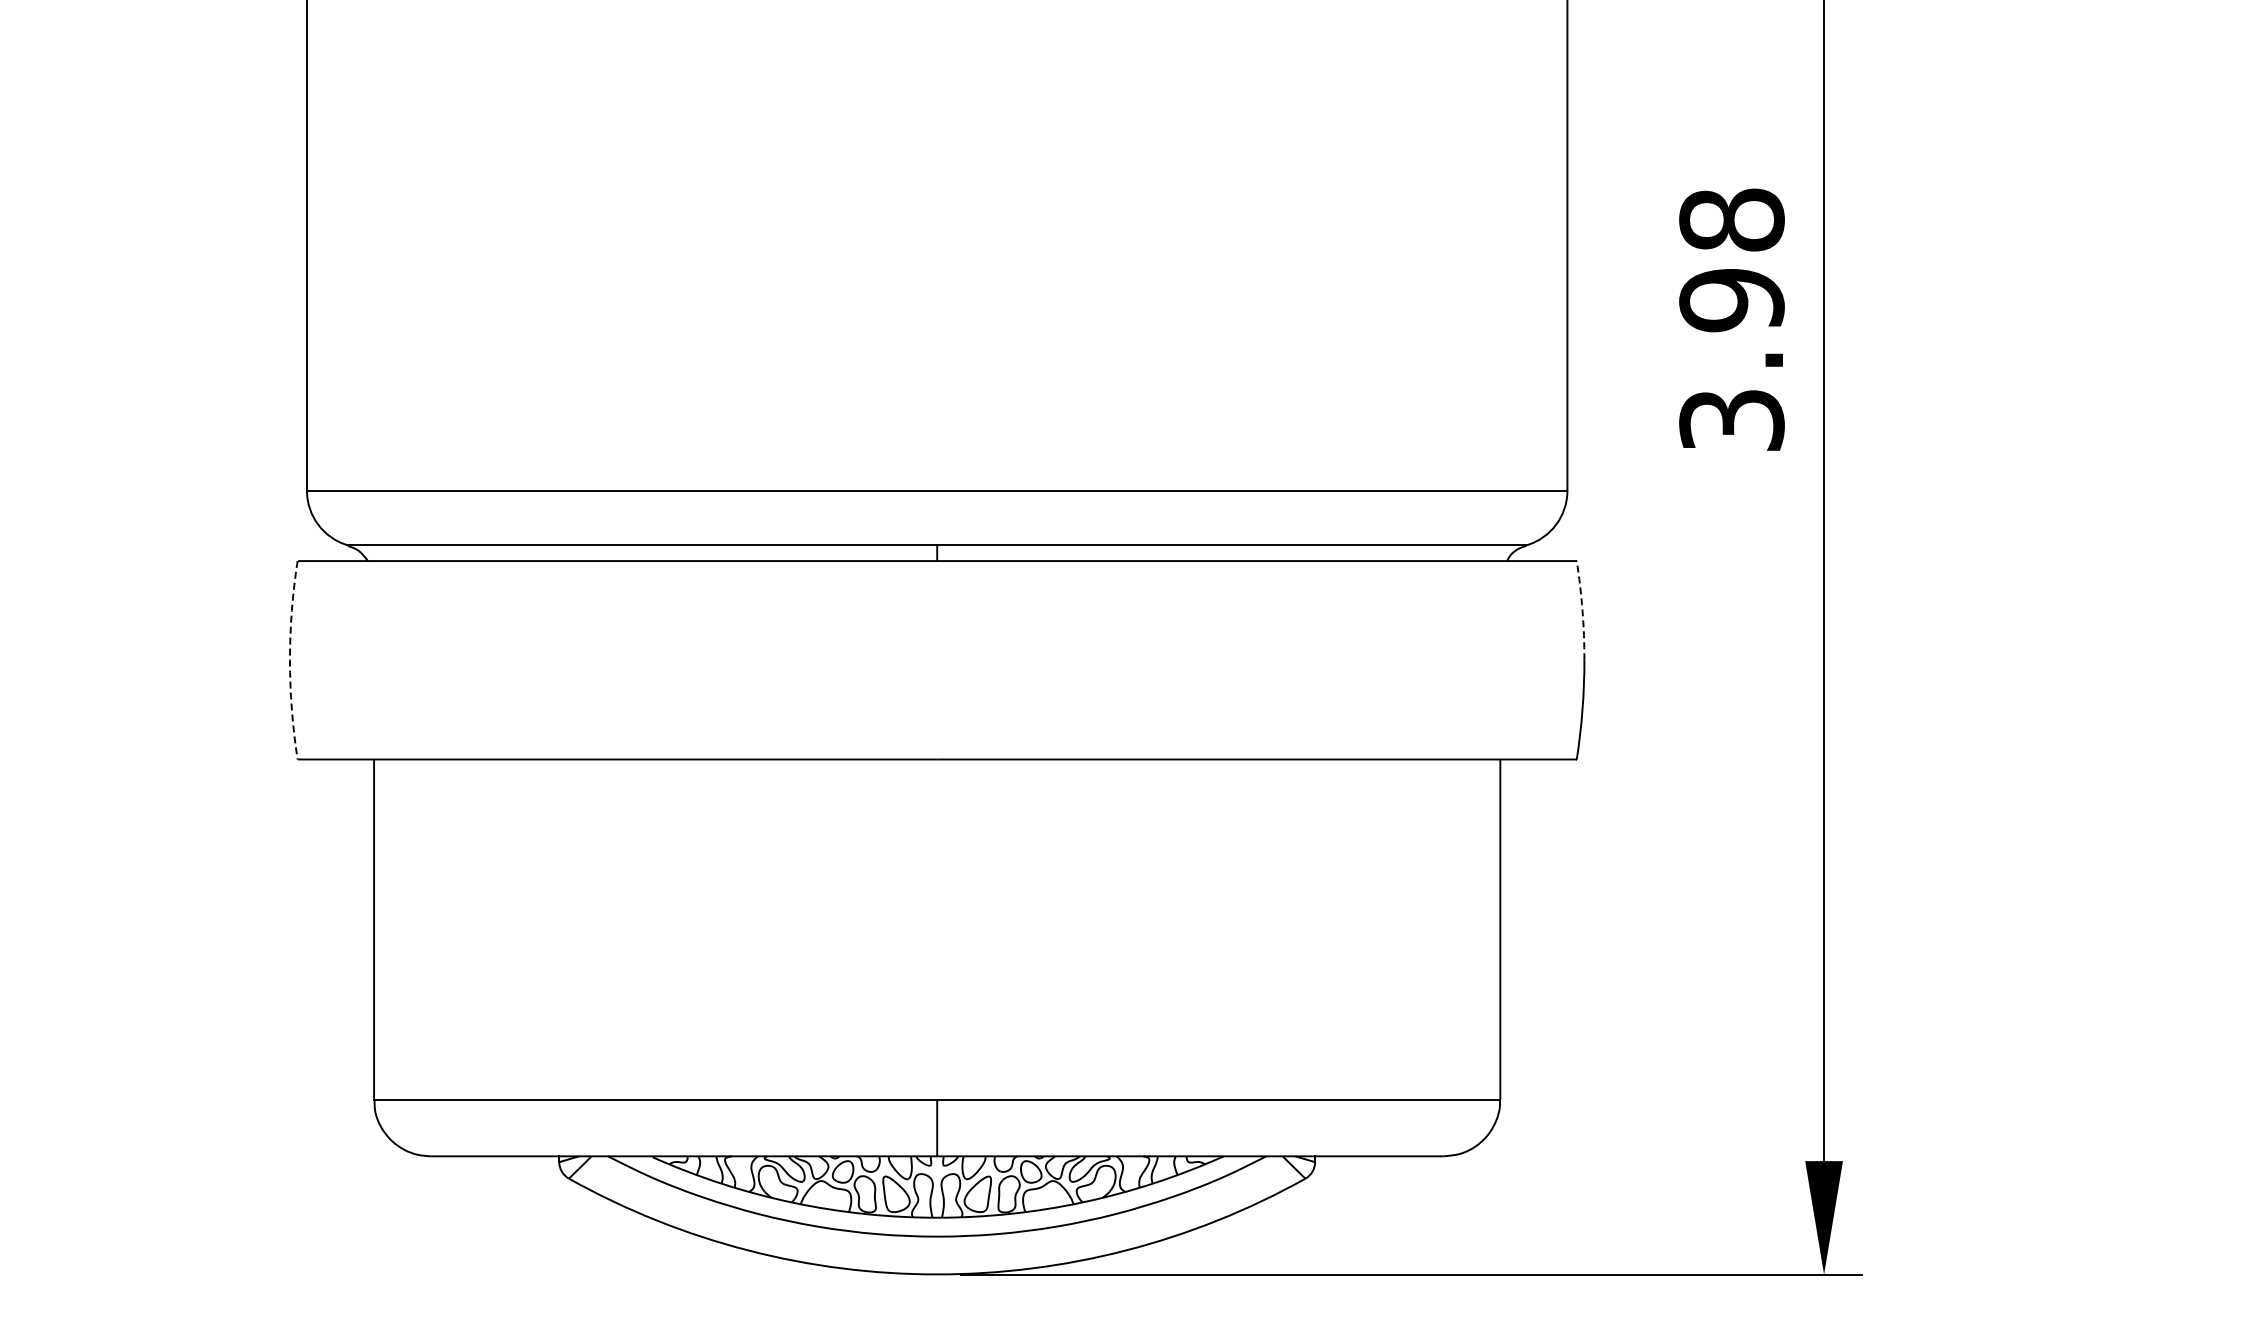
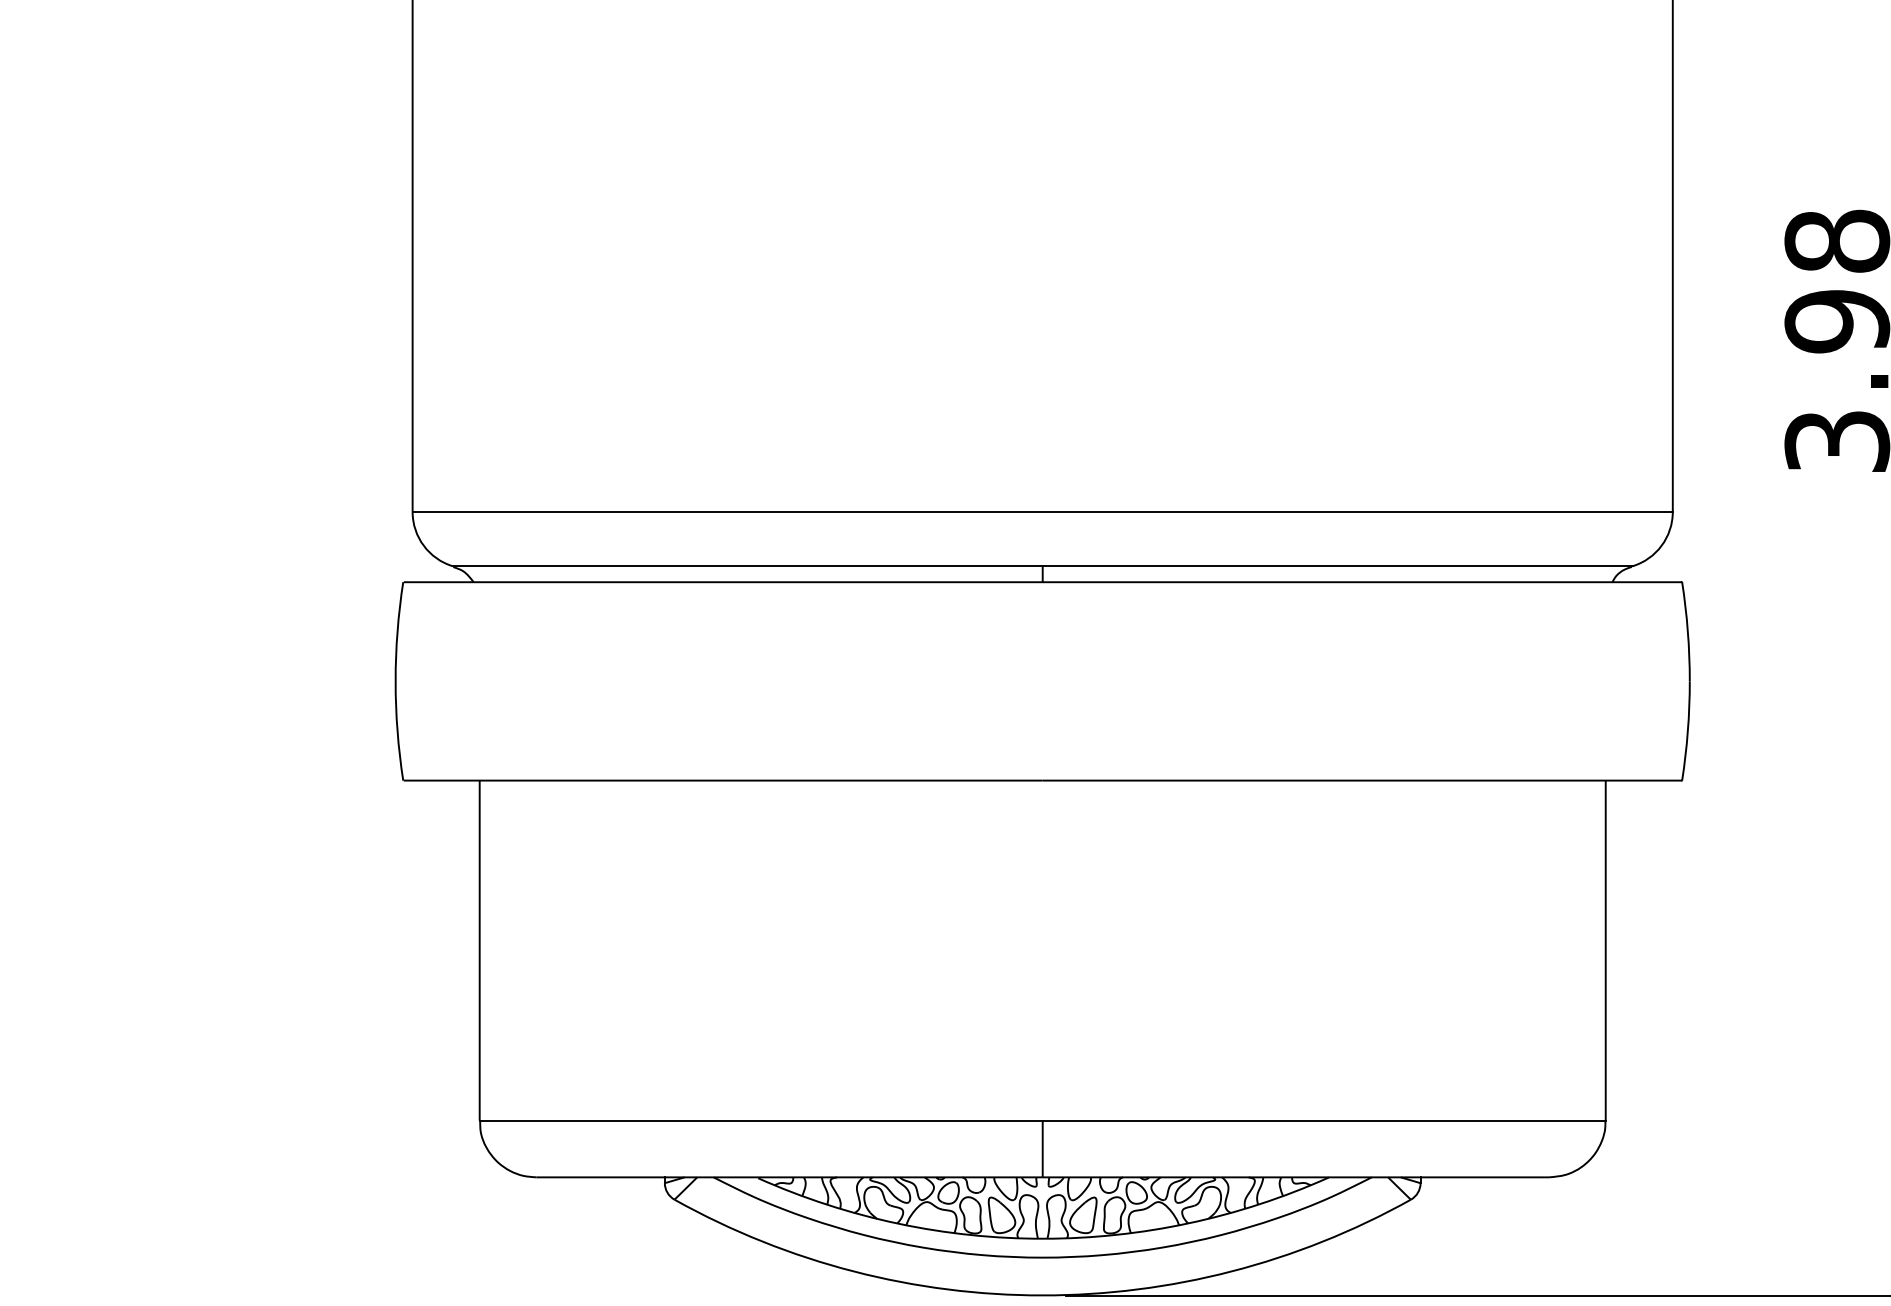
arc: (1582, 610) -> (1687, 631), dashed -> solid
arc: (289, 660) -> (395, 681), dashed -> solid

